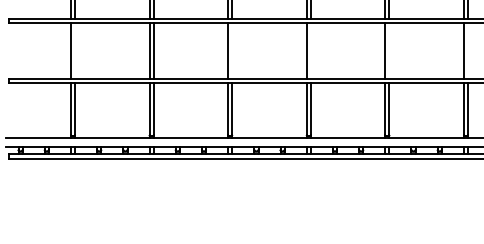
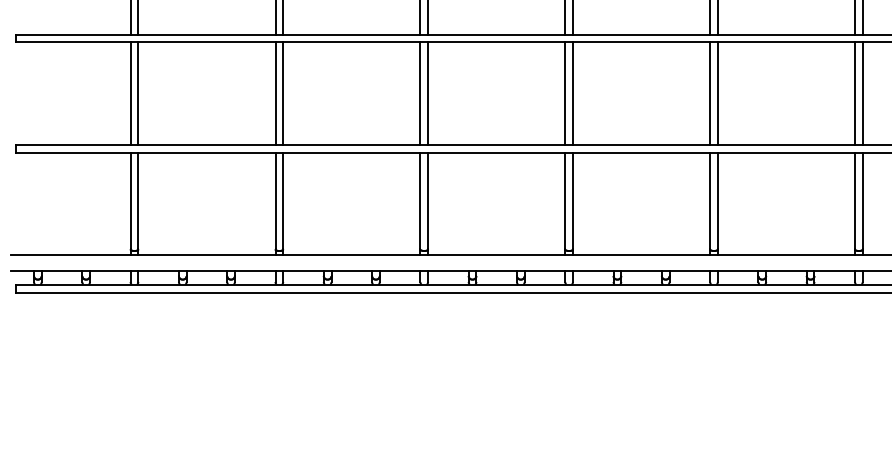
line: (75, 50) -> (139, 93), added
line: (232, 50) -> (428, 93), added
line: (310, 50) -> (572, 93), added
line: (389, 50) -> (717, 93), added
line: (468, 50) -> (863, 93), added

